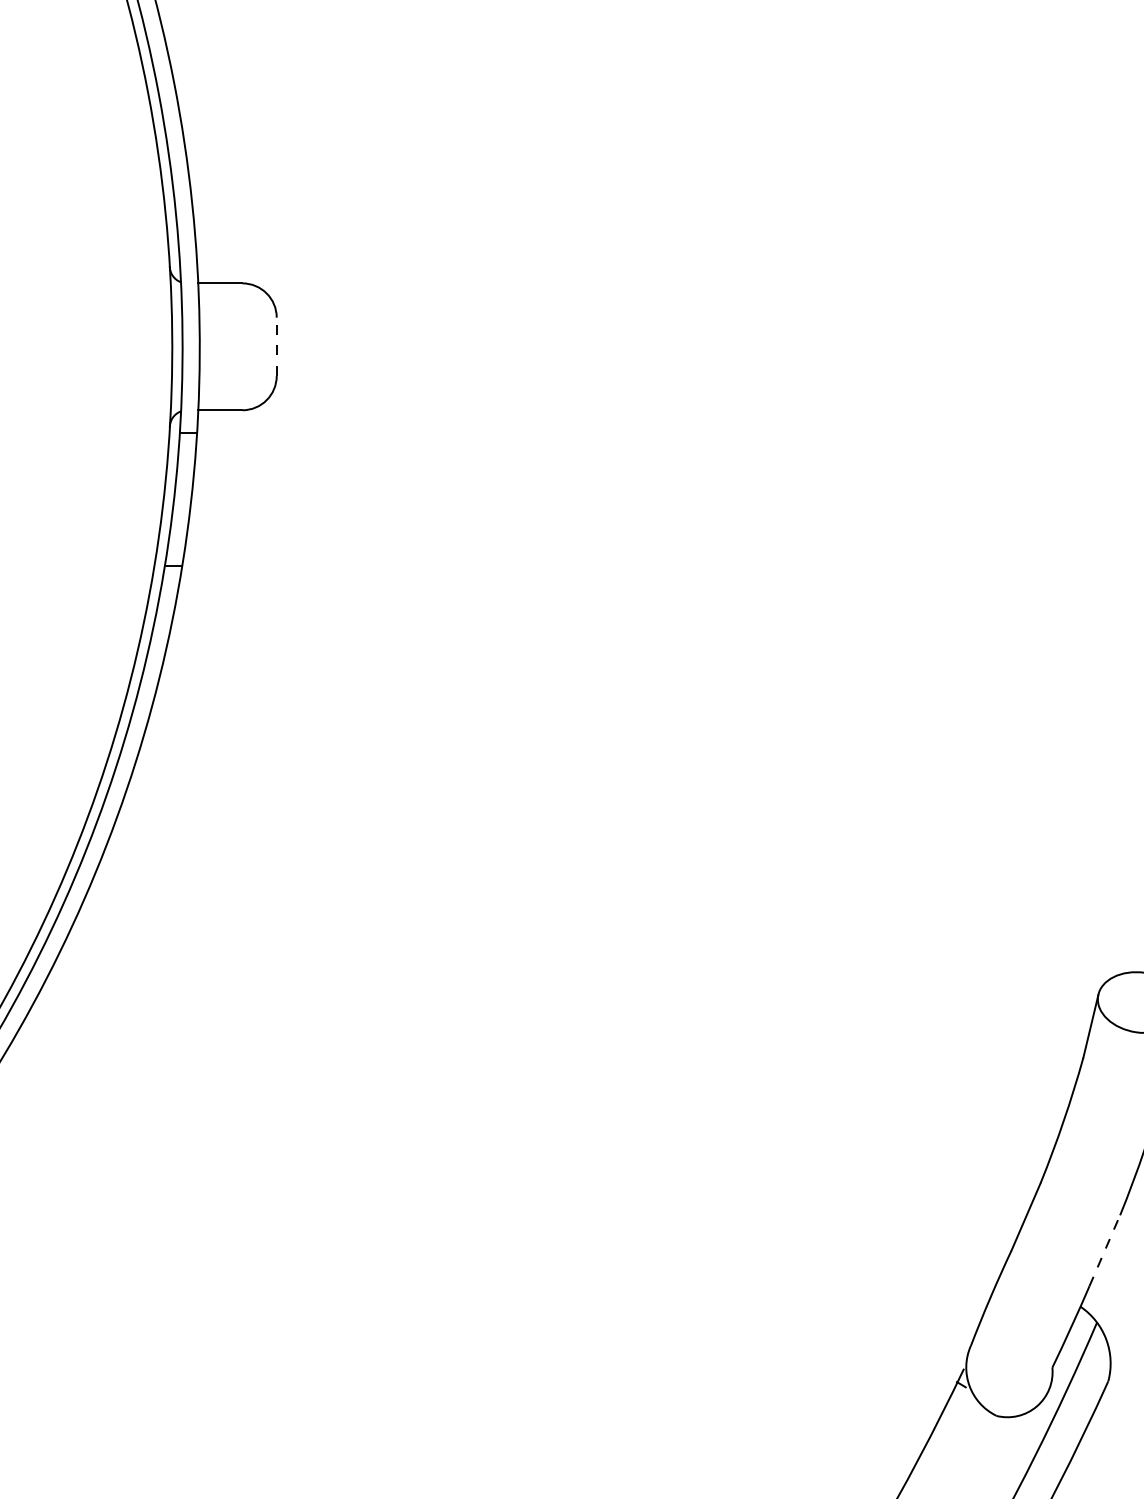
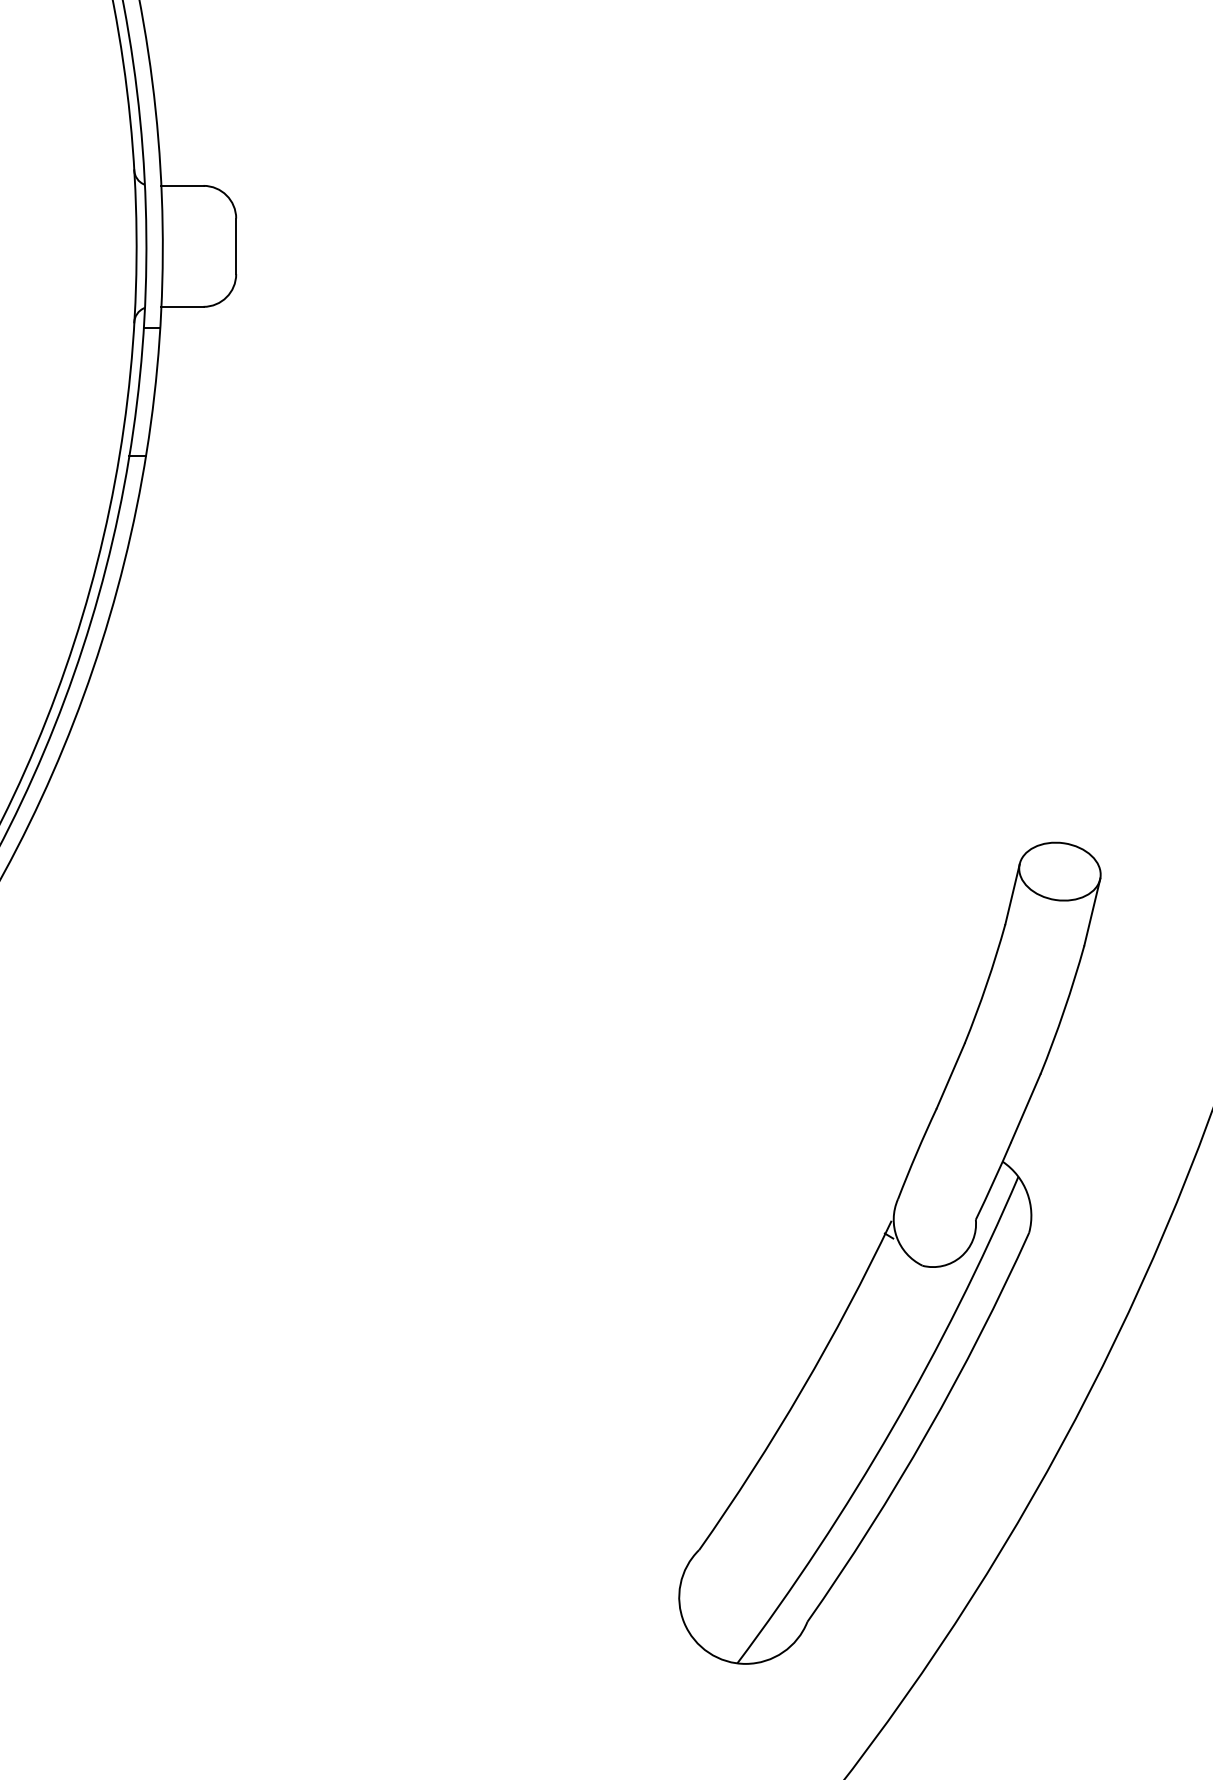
line: (277, 346) -> (236, 246), dashed -> solid
line: (1104, 1250) -> (1025, 1108), dashed -> solid

